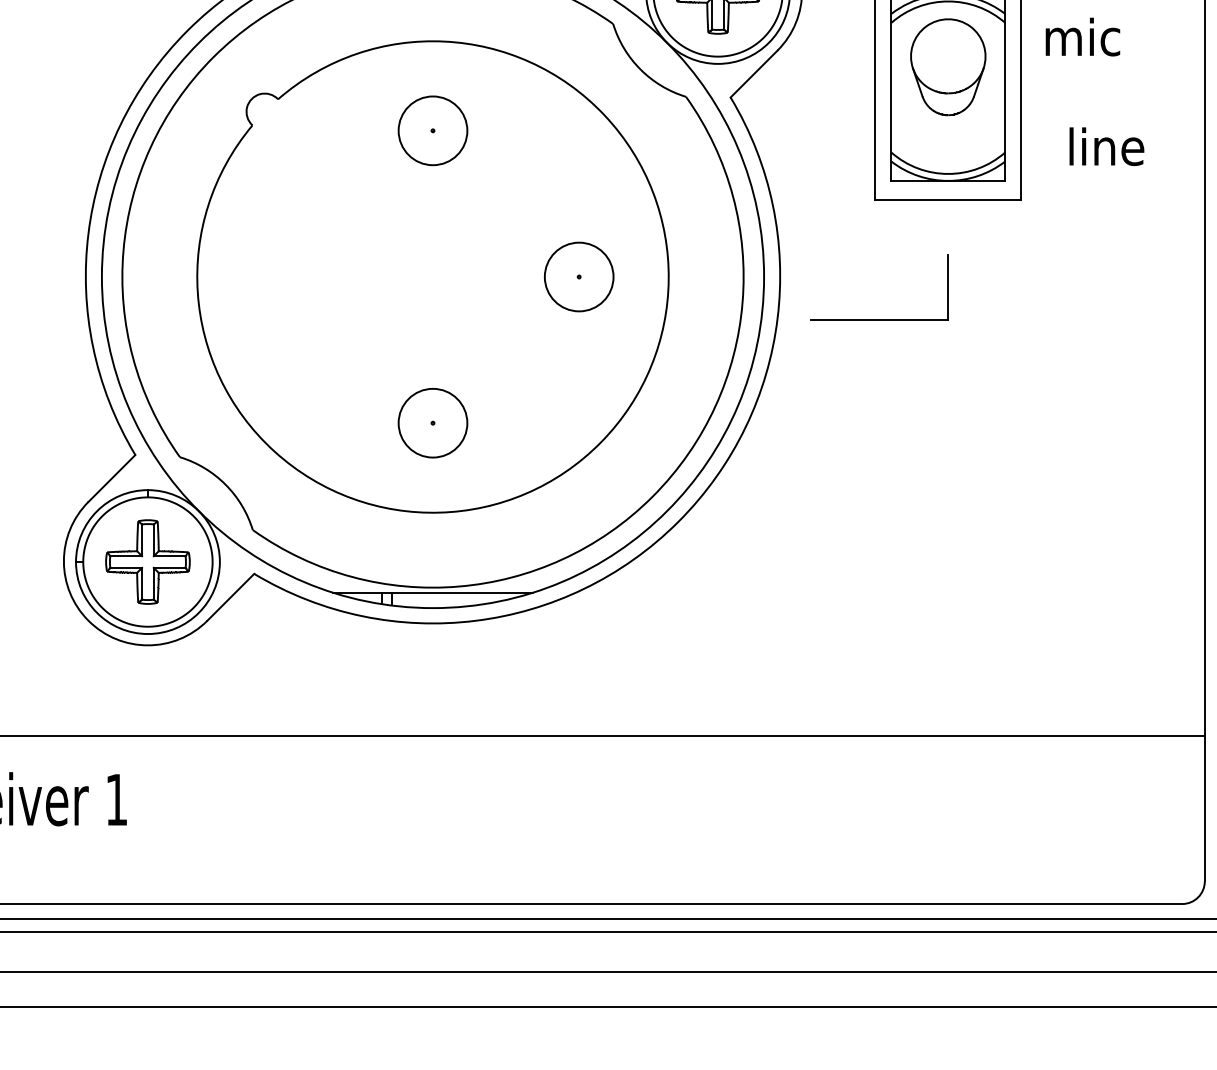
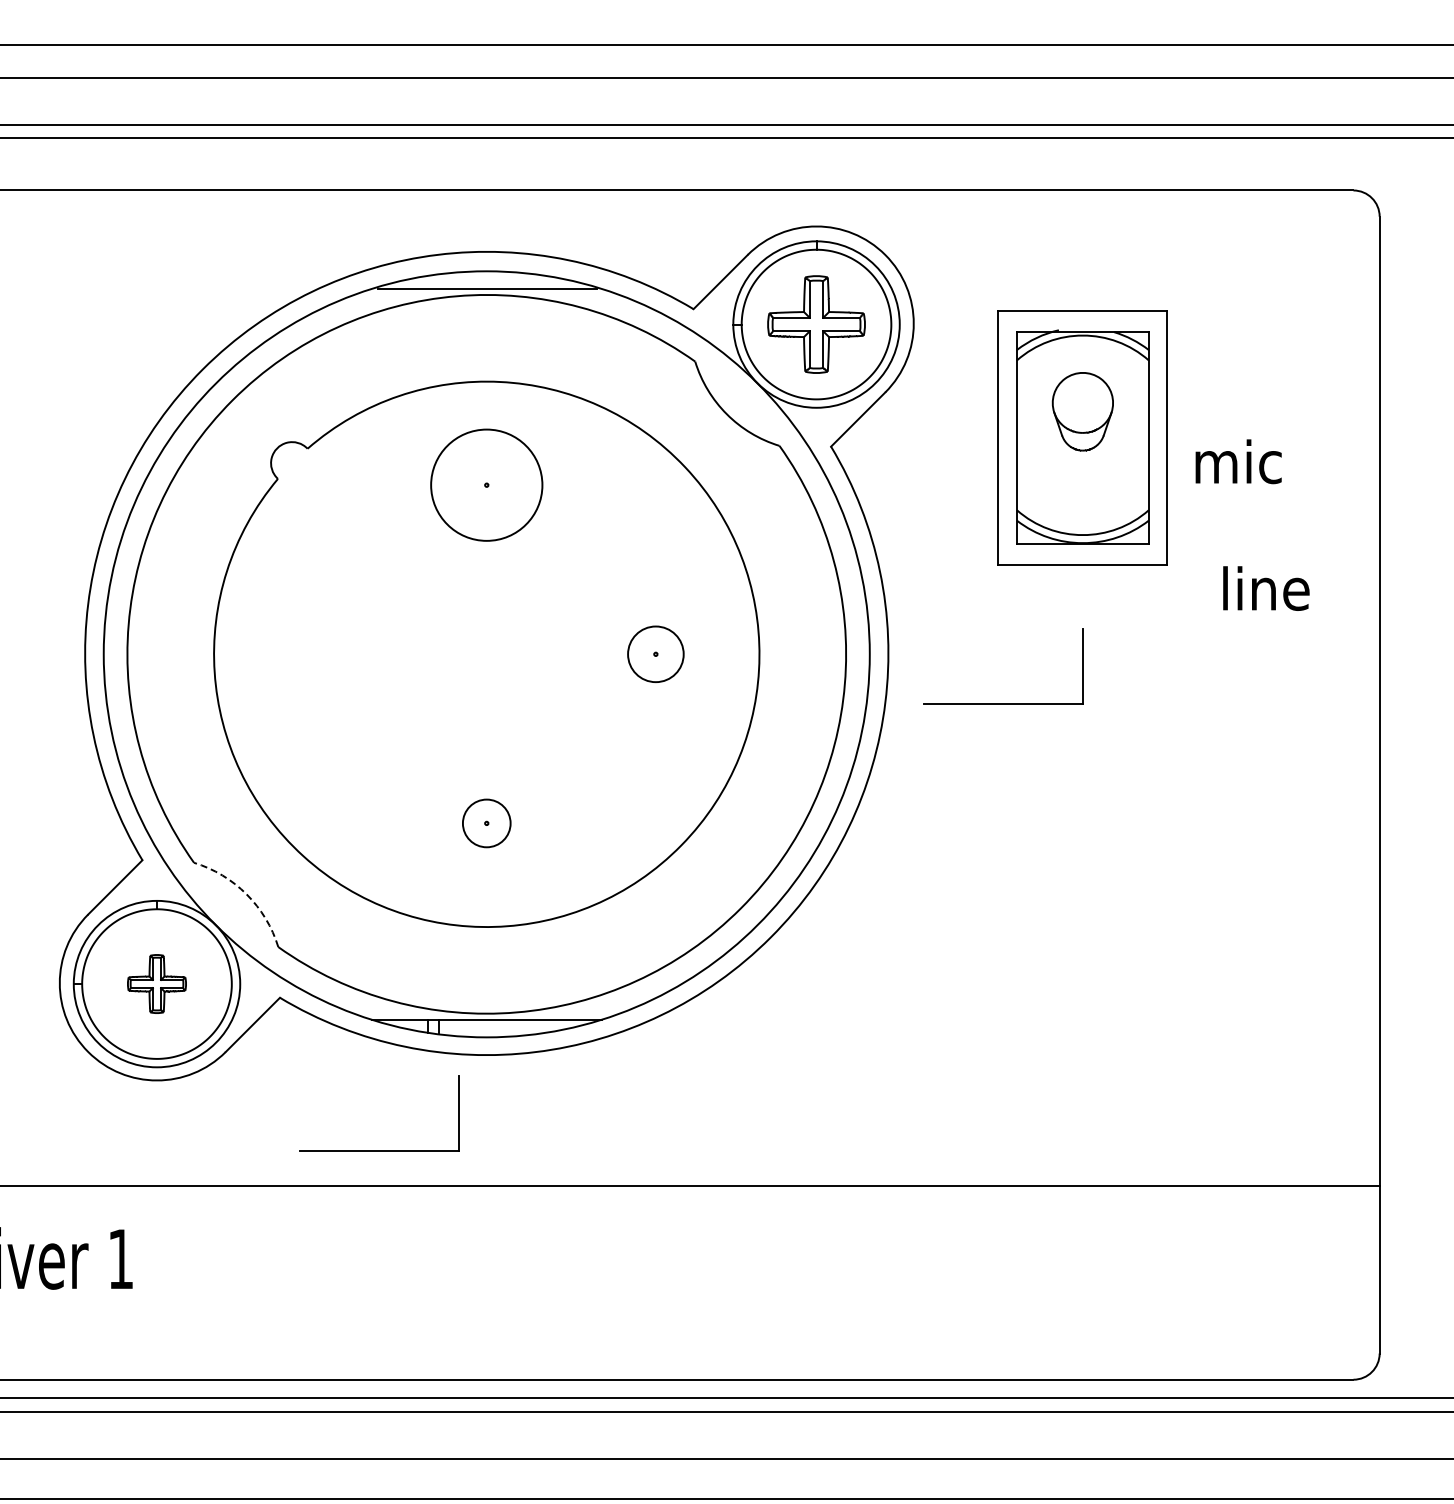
part: (947, 67) -> (1082, 411), size x0.7
text: (1094, 91) -> (1252, 524), moved
circle: (432, 130) -> (486, 484), size x1.4
circle: (578, 277) -> (655, 654), size x0.7
circle: (432, 423) -> (486, 823), size x0.6
arc: (225, 484) -> (246, 894), solid -> dashed
part: (147, 561) -> (156, 983), size x0.6
part: (340, 705) -> (379, 1150), added

